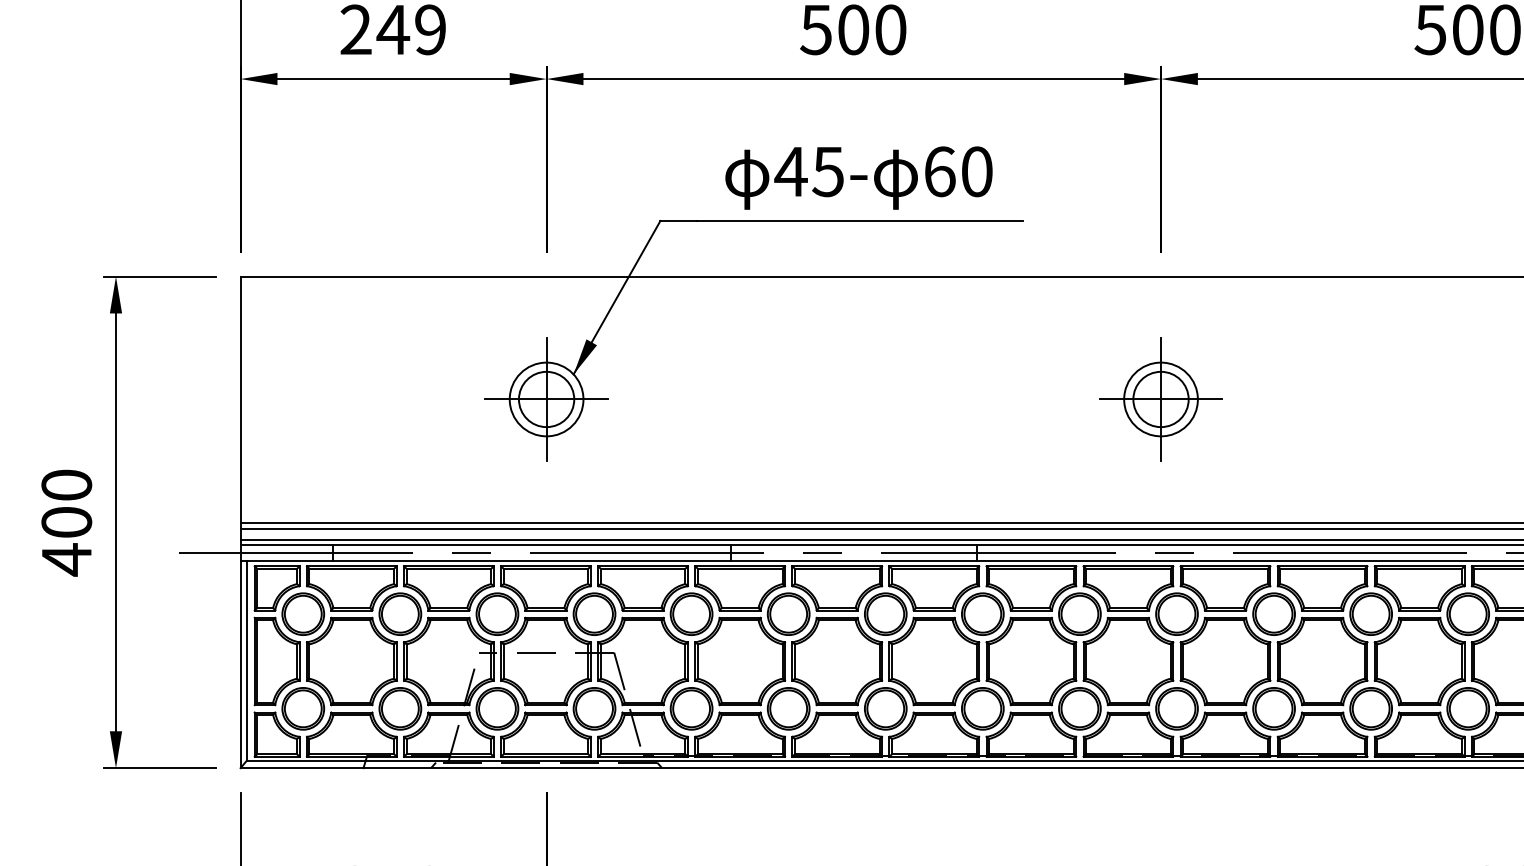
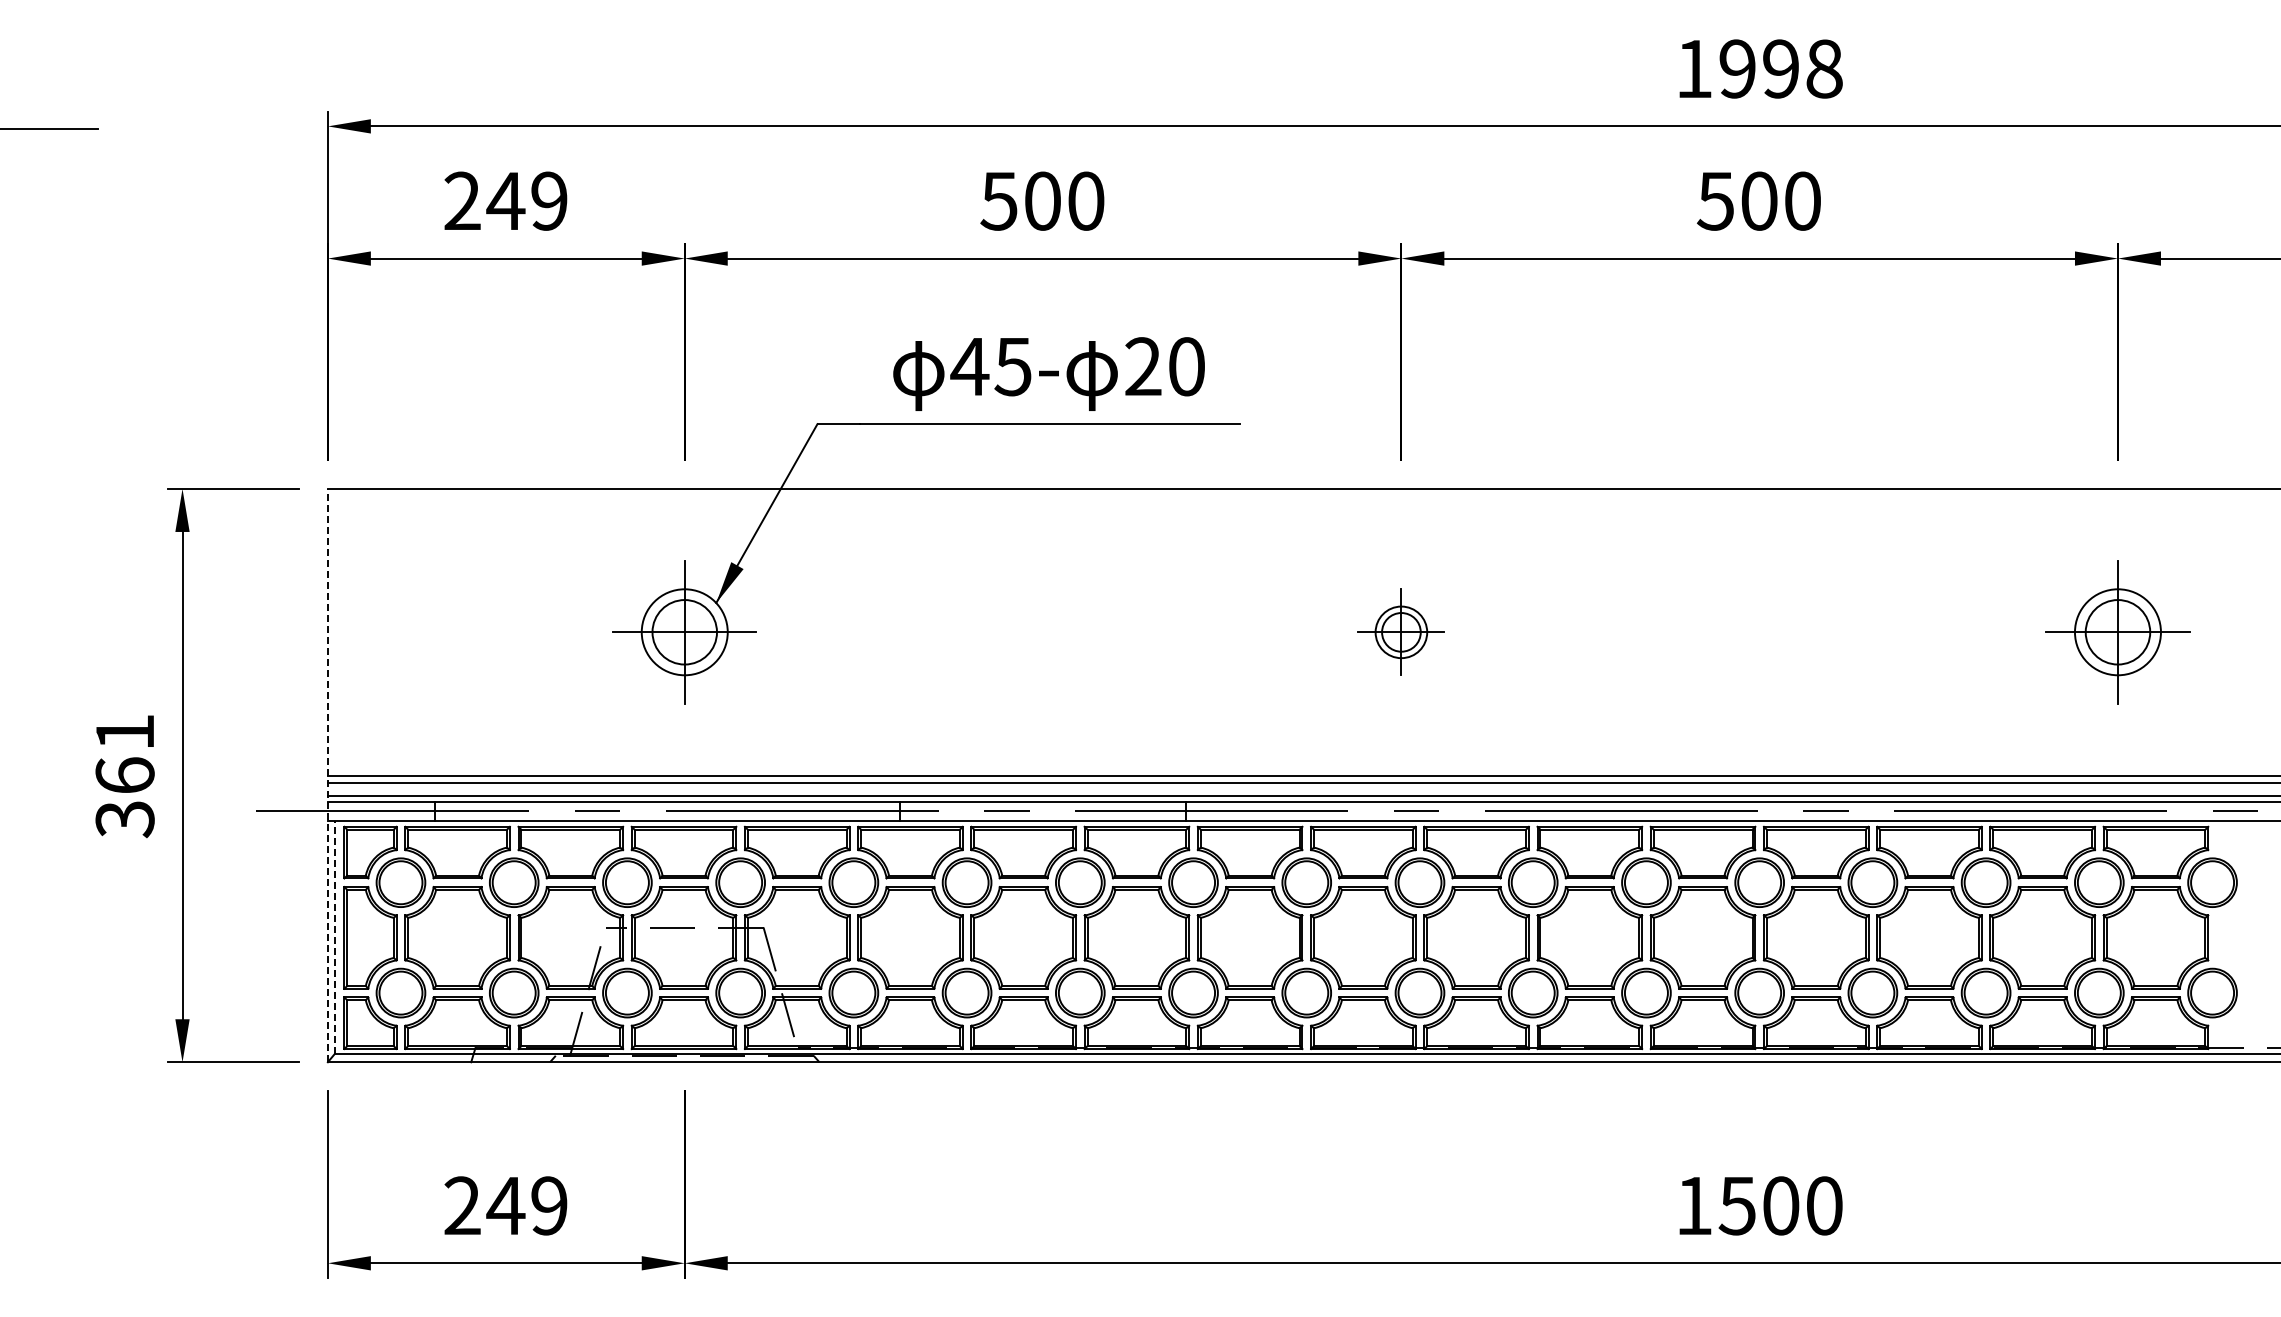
text: (939, 171) -> (1143, 366), 60 -> 20
part: (1161, 399) -> (1401, 632), size x0.6
line: (240, 522) -> (327, 775), solid -> dashed
text: (66, 523) -> (124, 776), 400 -> 361
line: (247, 660) -> (335, 936), solid -> dashed

